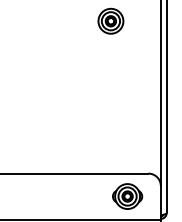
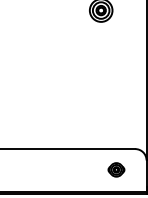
part: (127, 196) -> (116, 169), size x0.6

